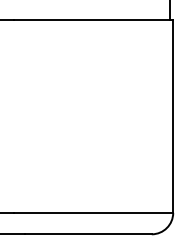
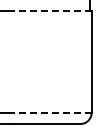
line: (93, 19) -> (49, 10), solid -> dashed
line: (93, 212) -> (49, 112), solid -> dashed

